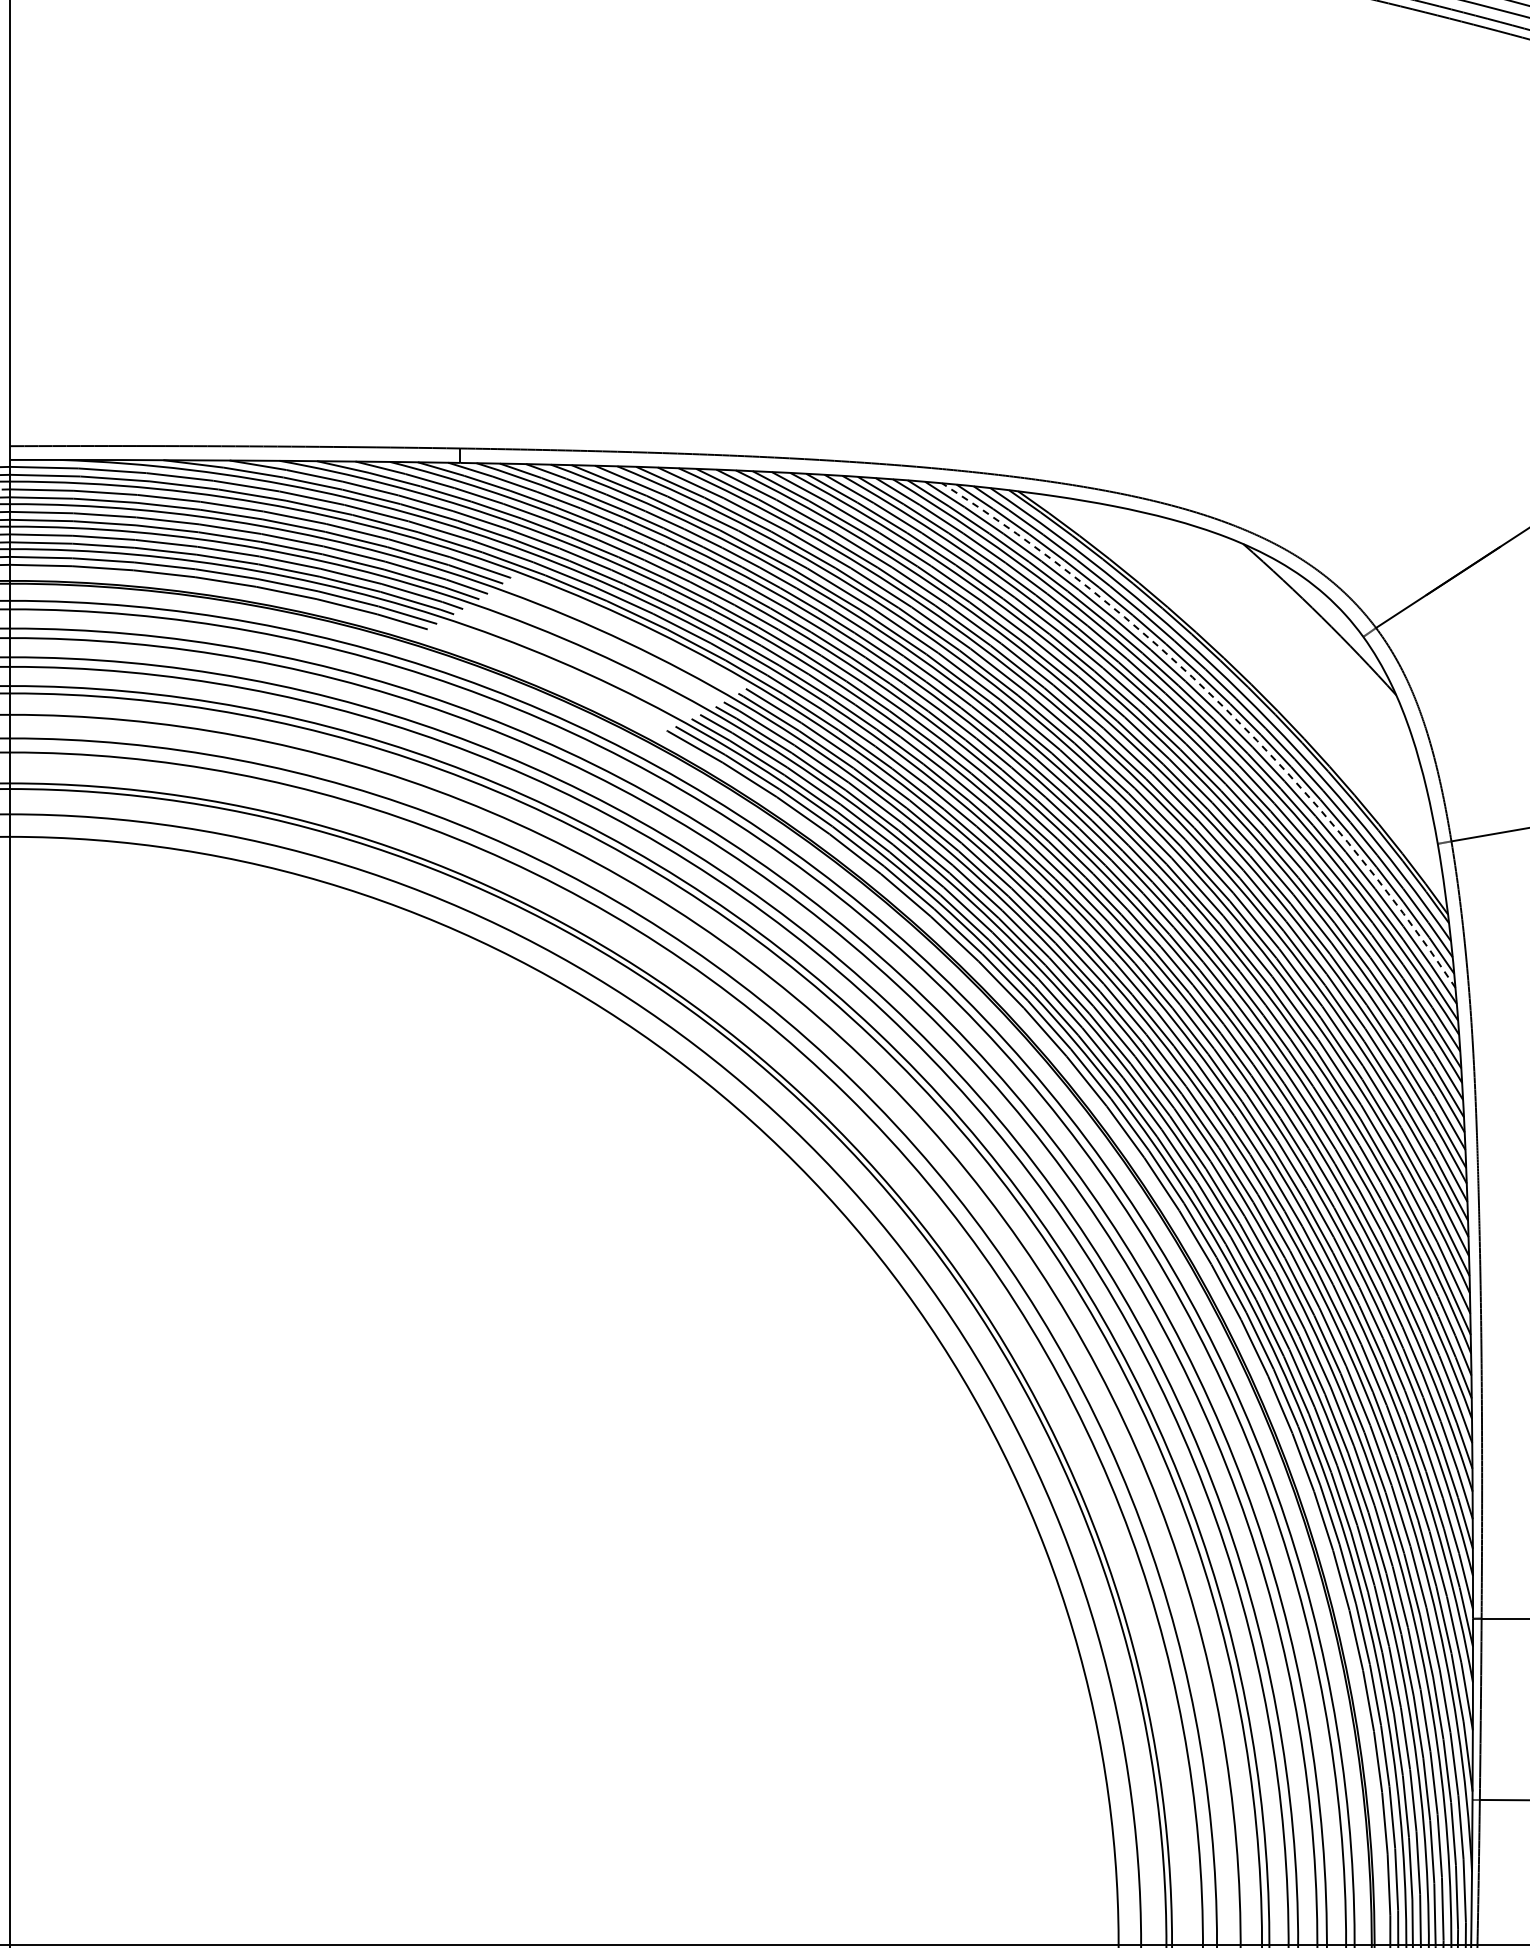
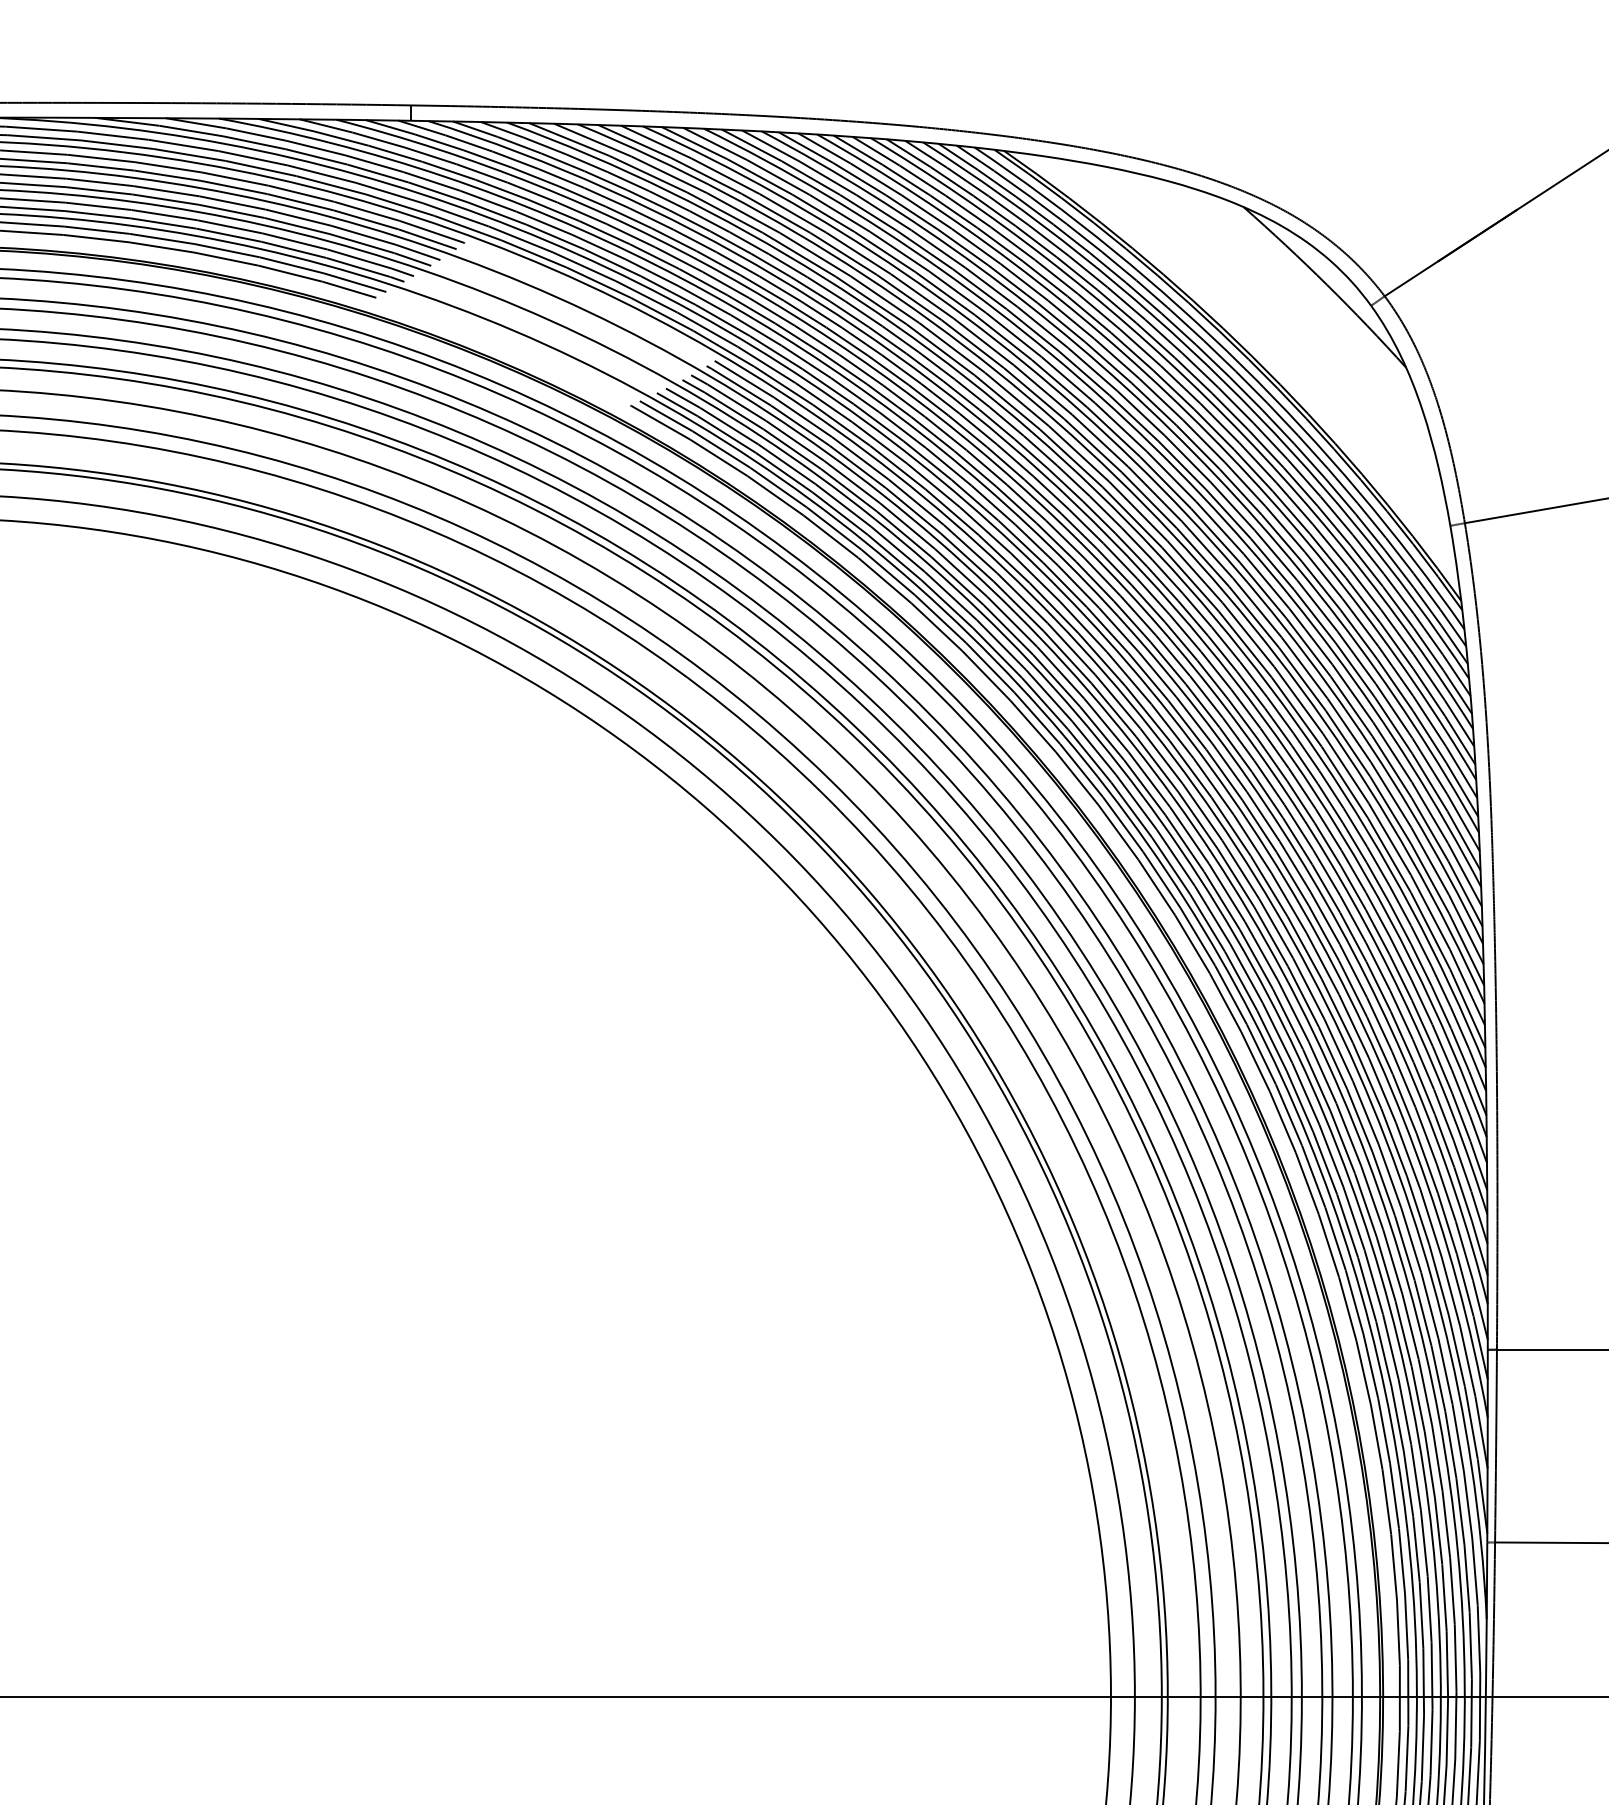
arc: (1225, 708) -> (1224, 381), dashed -> solid

